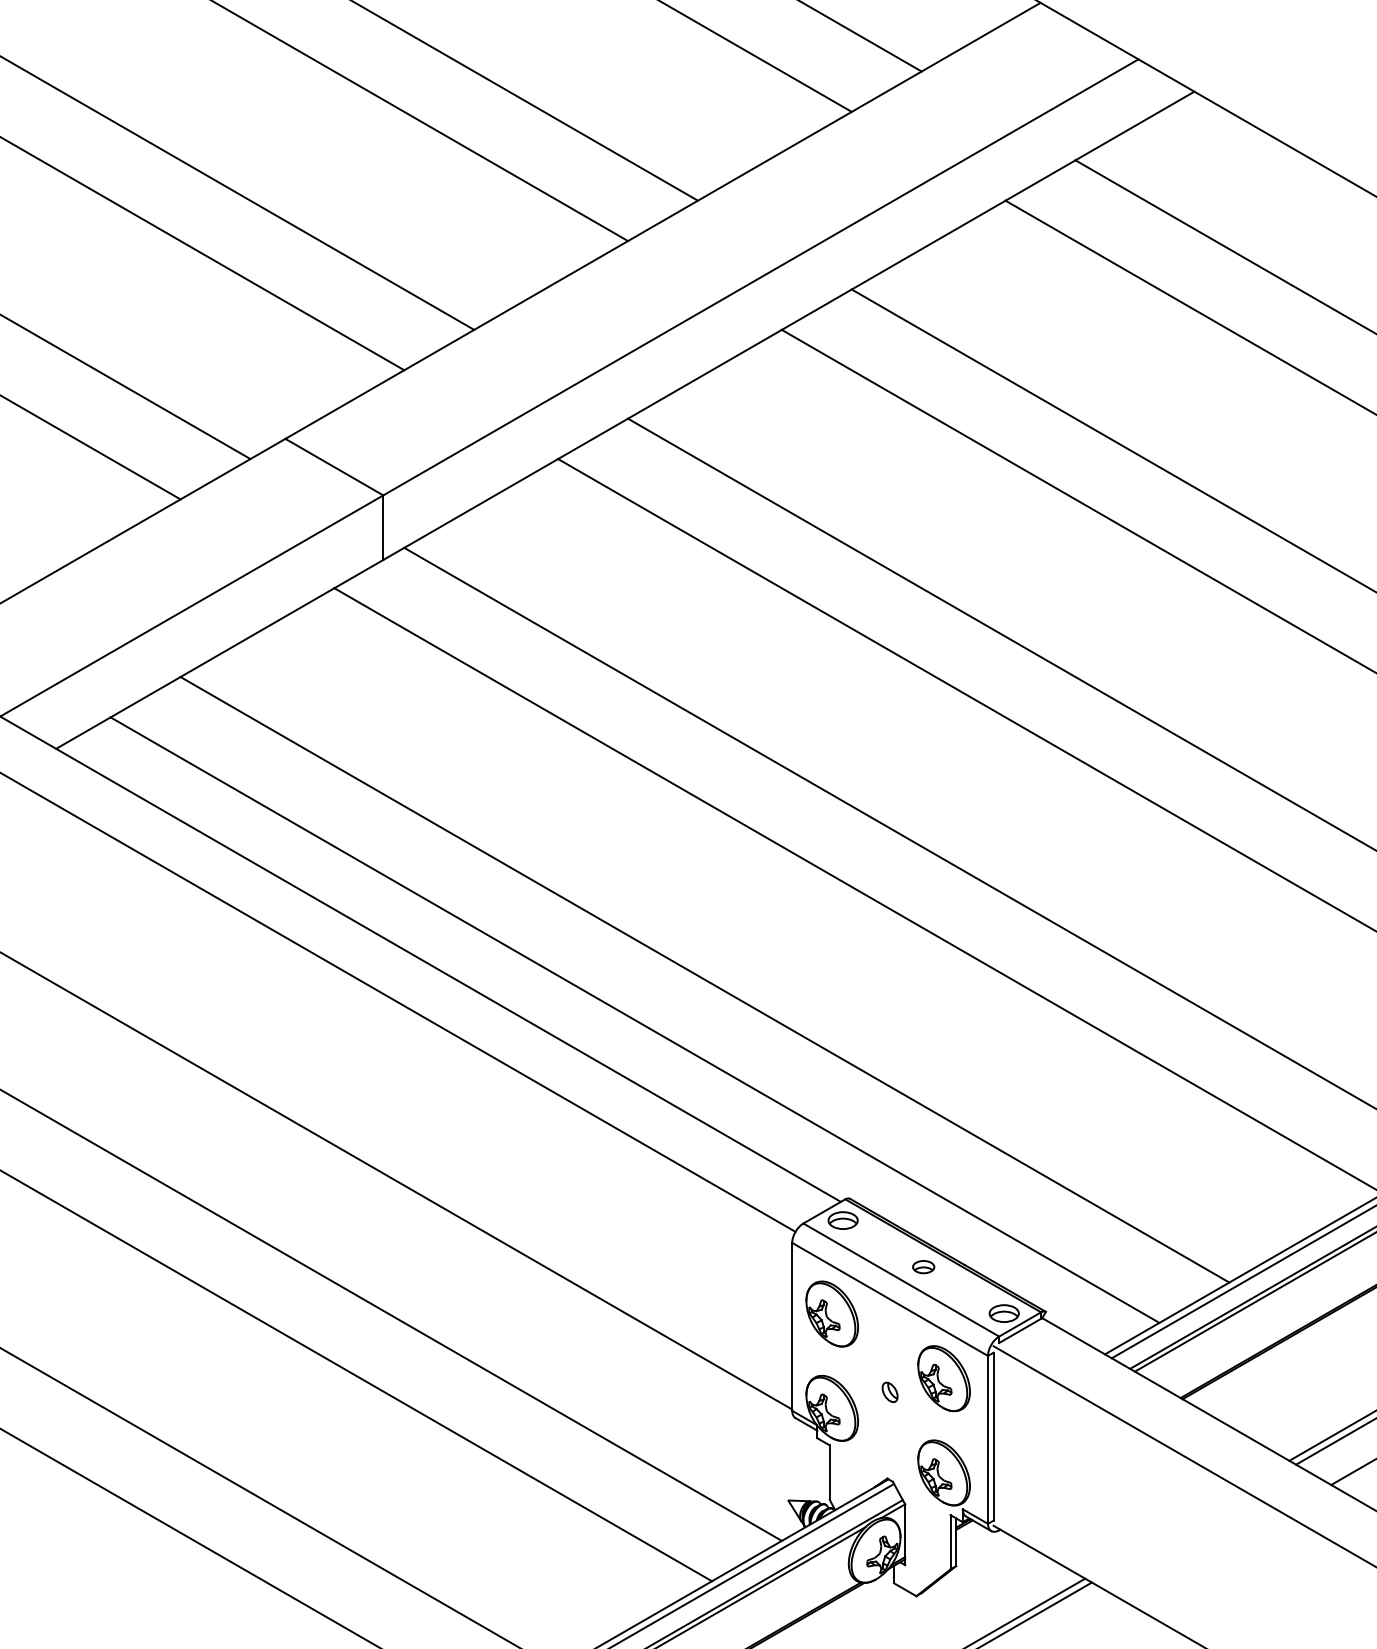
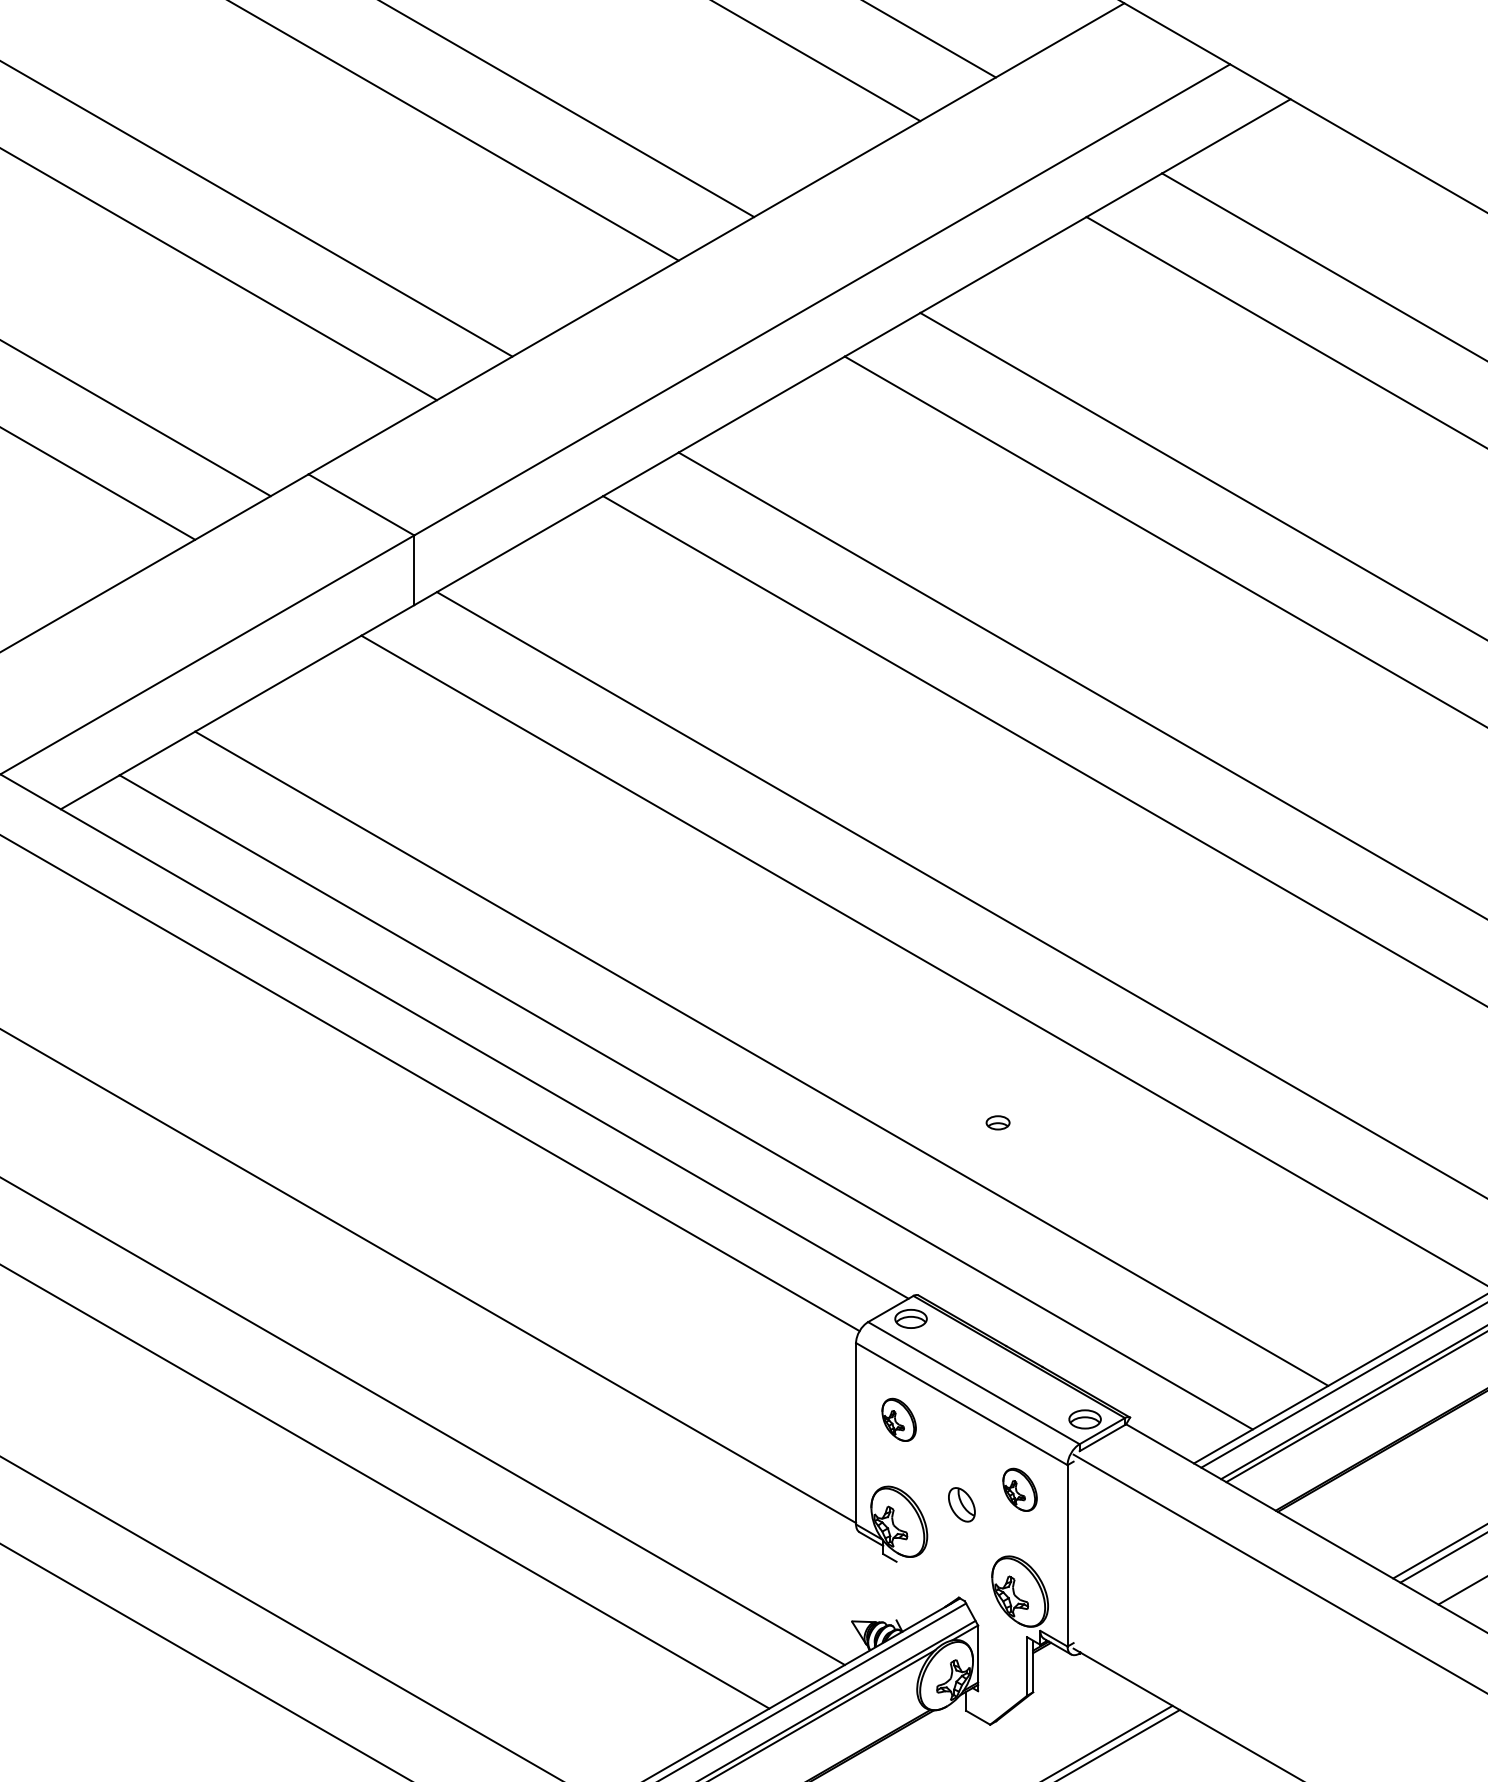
part: (923, 1267) -> (997, 1123), moved
part: (831, 1313) -> (898, 1419), size x0.6
part: (943, 1378) -> (1019, 1489), size x0.6
part: (889, 1391) -> (961, 1503), size x1.6
line: (993, 1436) -> (1073, 1552), removed
line: (829, 1472) -> (896, 1591), removed

